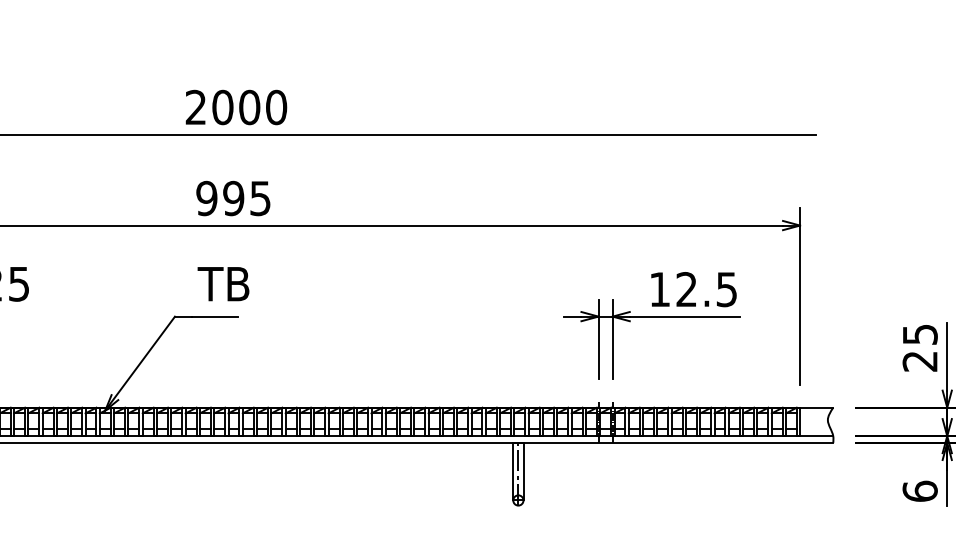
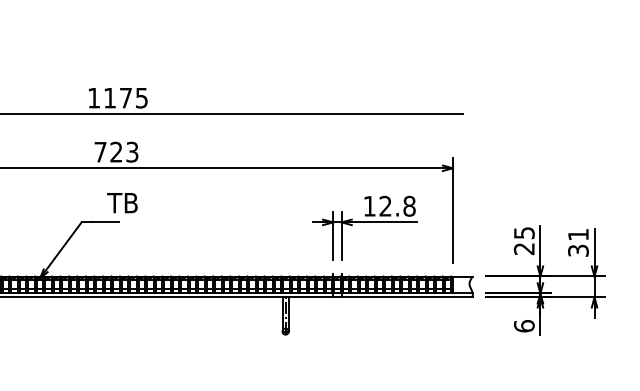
text: (237, 106) -> (118, 97), 2000 -> 1175
text: (233, 197) -> (116, 151), 995 -> 723
text: (223, 284) -> (122, 203), moved
text: (726, 288) -> (409, 205), 12.5 -> 12.8

